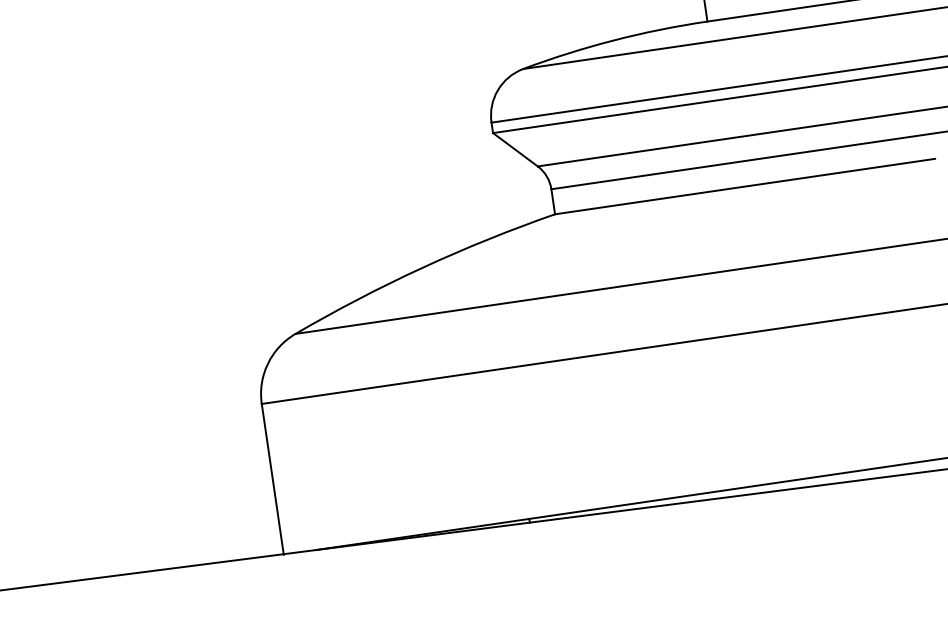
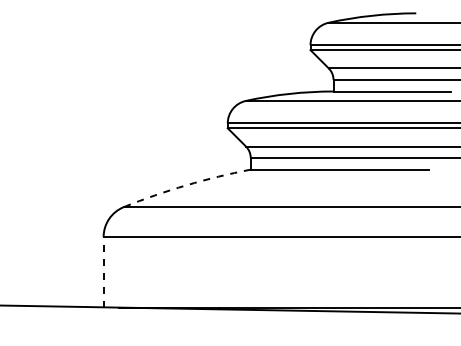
arc: (422, 268) -> (186, 185), solid -> dashed
line: (272, 477) -> (103, 271), solid -> dashed

